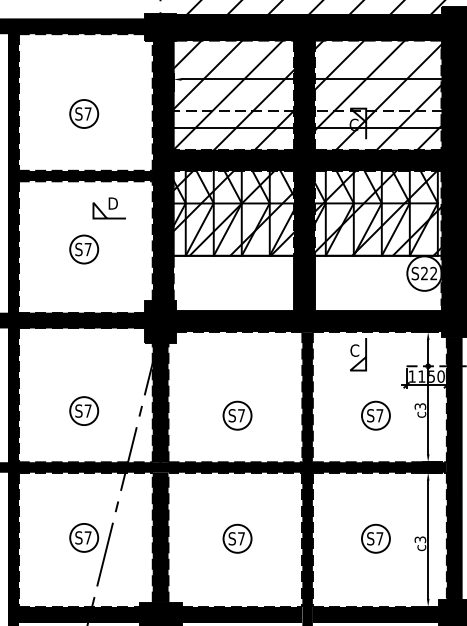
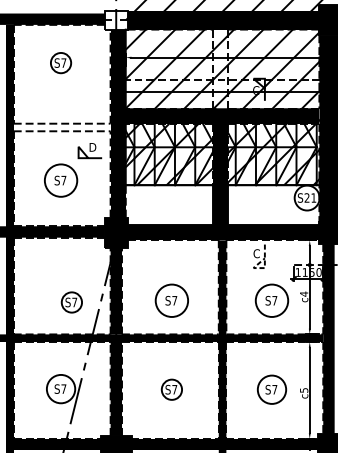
fill: (160, 27) -> (116, 20), removed
fill: (304, 95) -> (220, 69), removed
part: (84, 113) -> (61, 62), moved
fill: (85, 175) -> (61, 127), removed
part: (108, 208) -> (89, 150), moved
circle: (84, 249) -> (61, 180), size x1.6
text: (433, 273) -> (313, 197), S22 -> S21
line: (364, 370) -> (263, 268), solid -> dashed
text: (420, 406) -> (304, 294), c3 -> c4
part: (84, 410) -> (72, 302), moved
circle: (237, 415) -> (171, 300), size x1.6
circle: (375, 415) -> (271, 300), size x1.6
circle: (84, 537) -> (61, 388), size x1.4
circle: (375, 538) -> (271, 389), size x1.4
text: (419, 539) -> (303, 390), c3 -> c5

